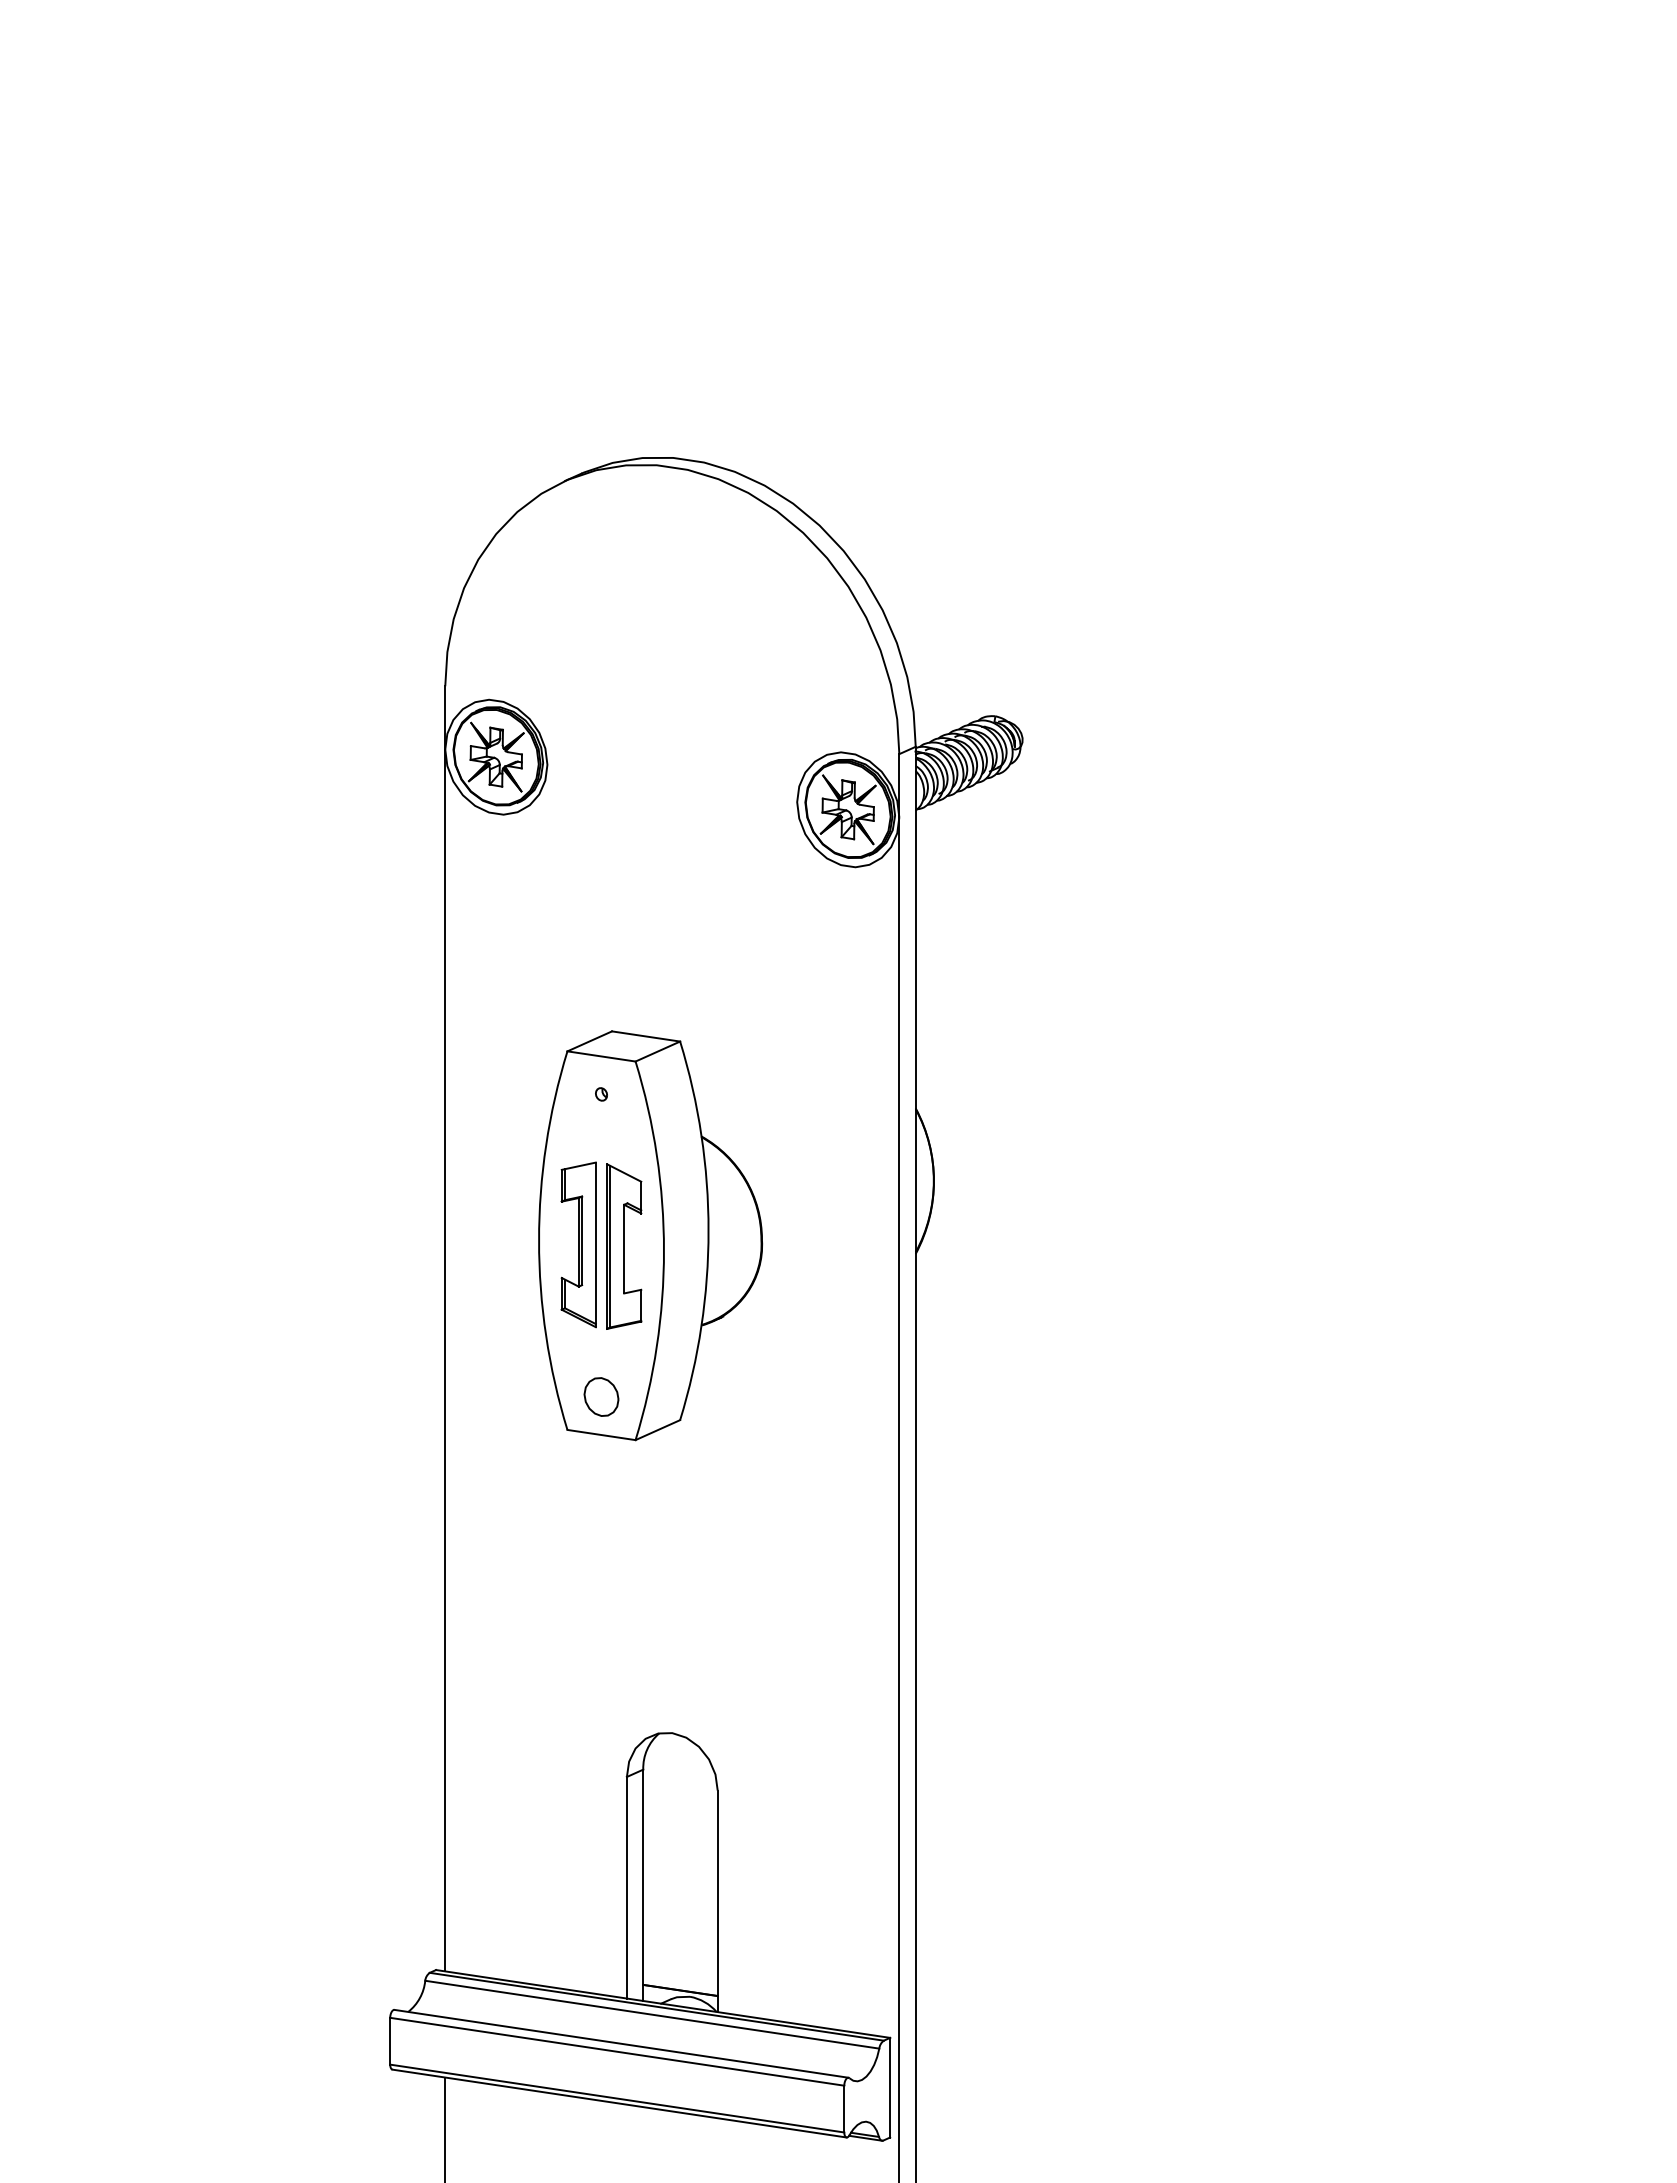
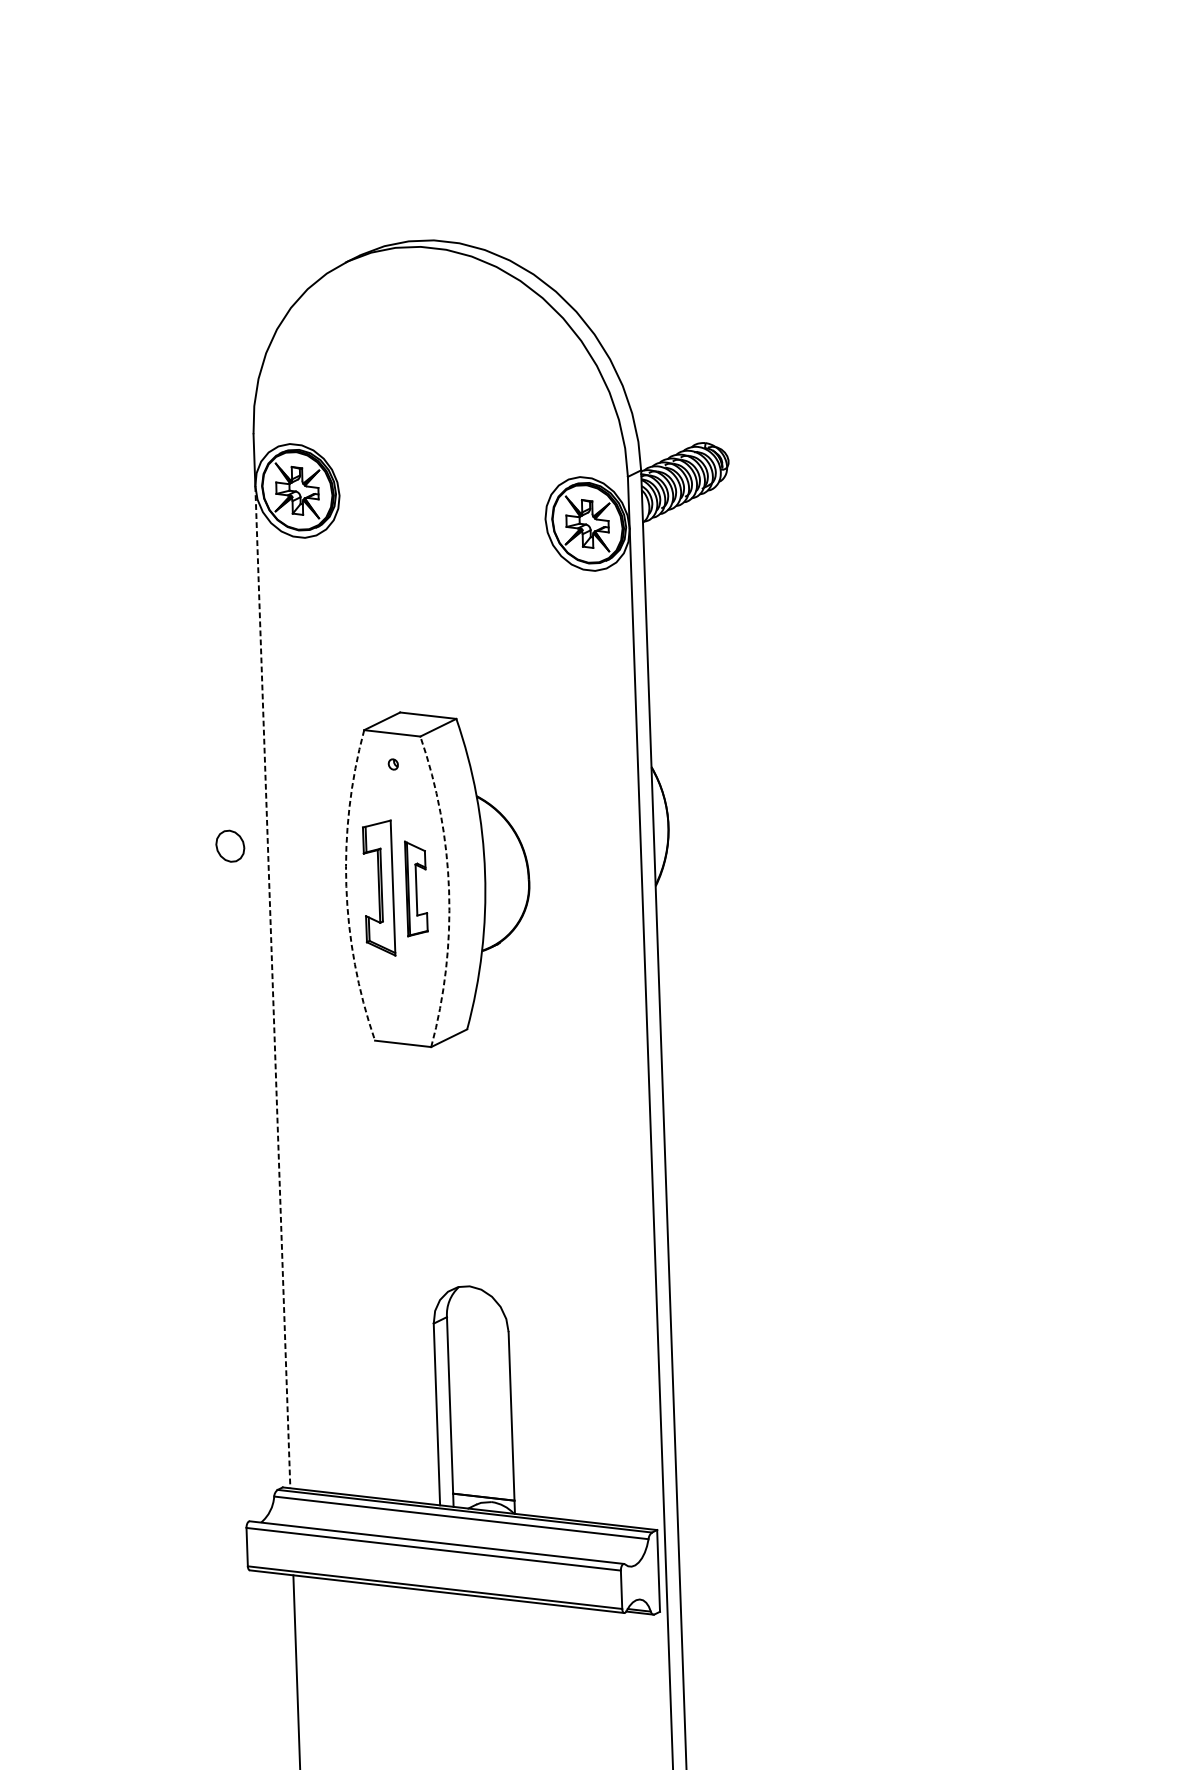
arc: (539, 1240) -> (346, 886), solid -> dashed
part: (624, 1246) -> (416, 888), size x0.7
arc: (664, 1250) -> (449, 890), solid -> dashed
line: (445, 1360) -> (273, 987), solid -> dashed
part: (601, 1396) -> (230, 845), moved

